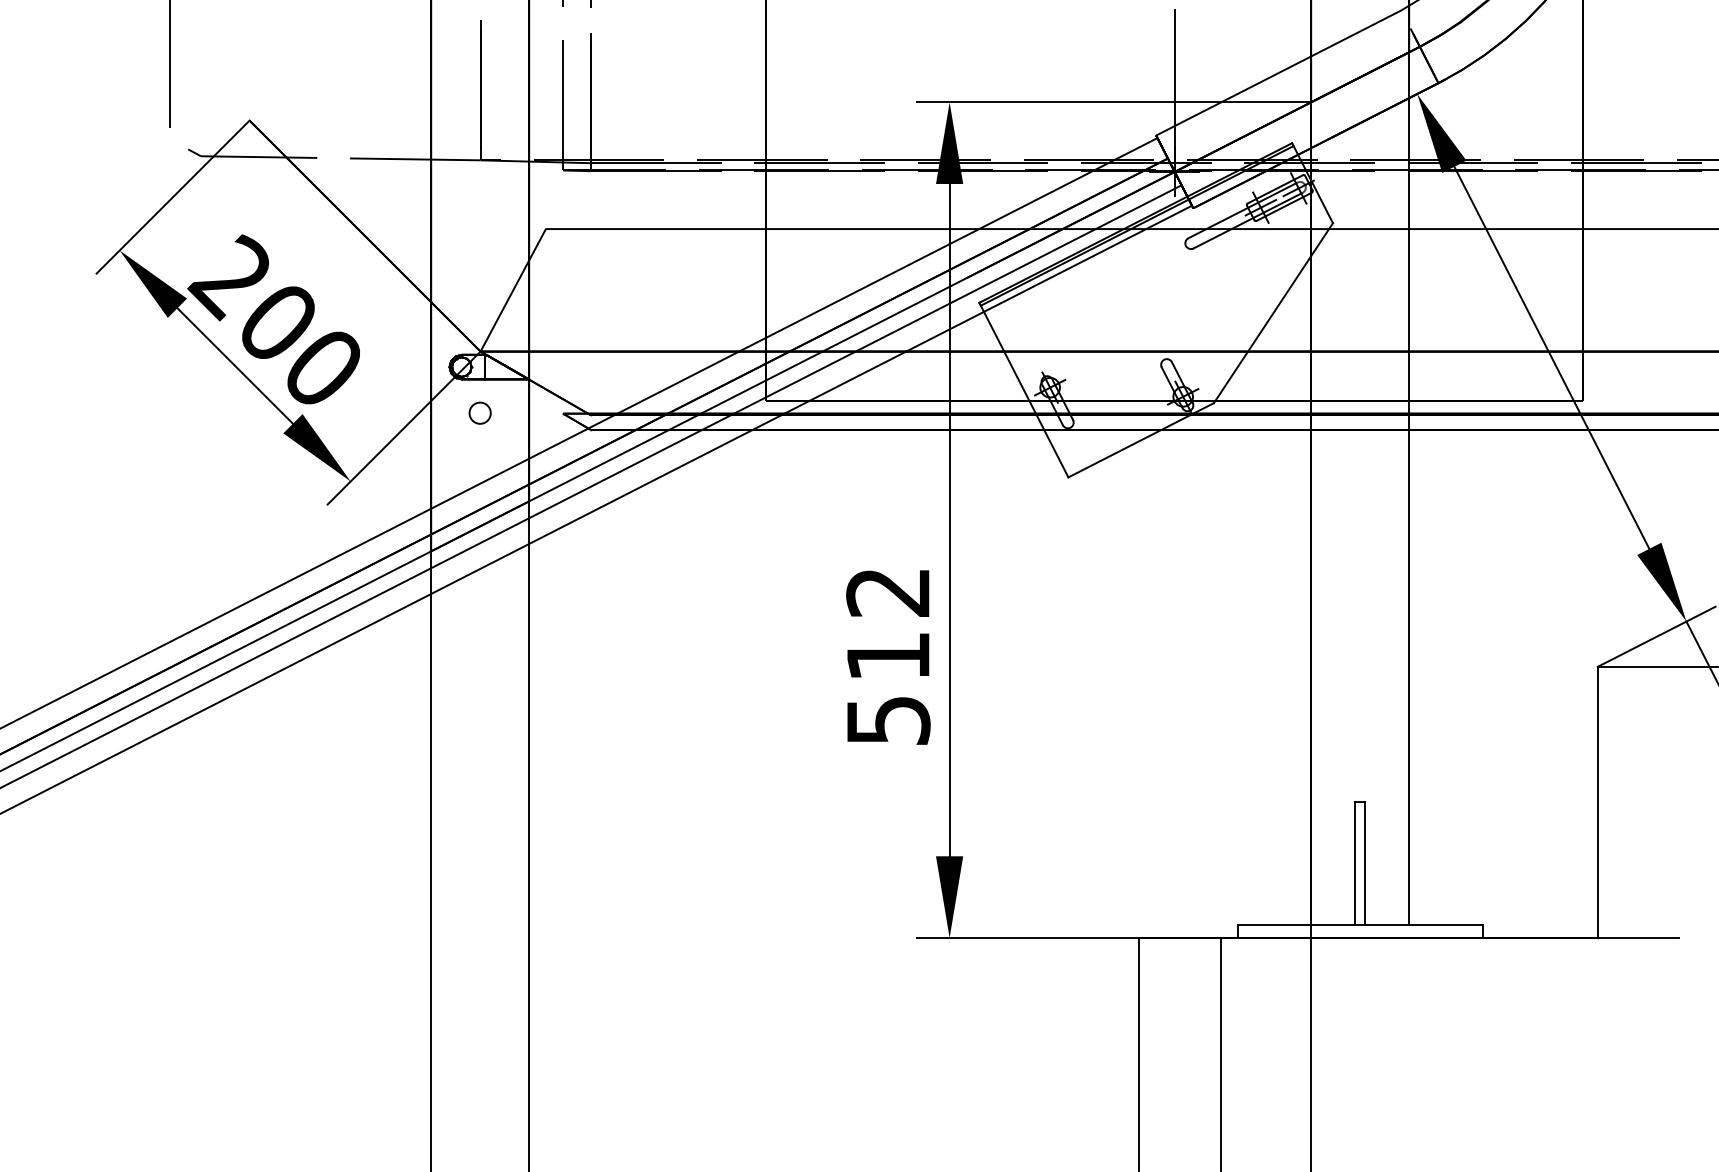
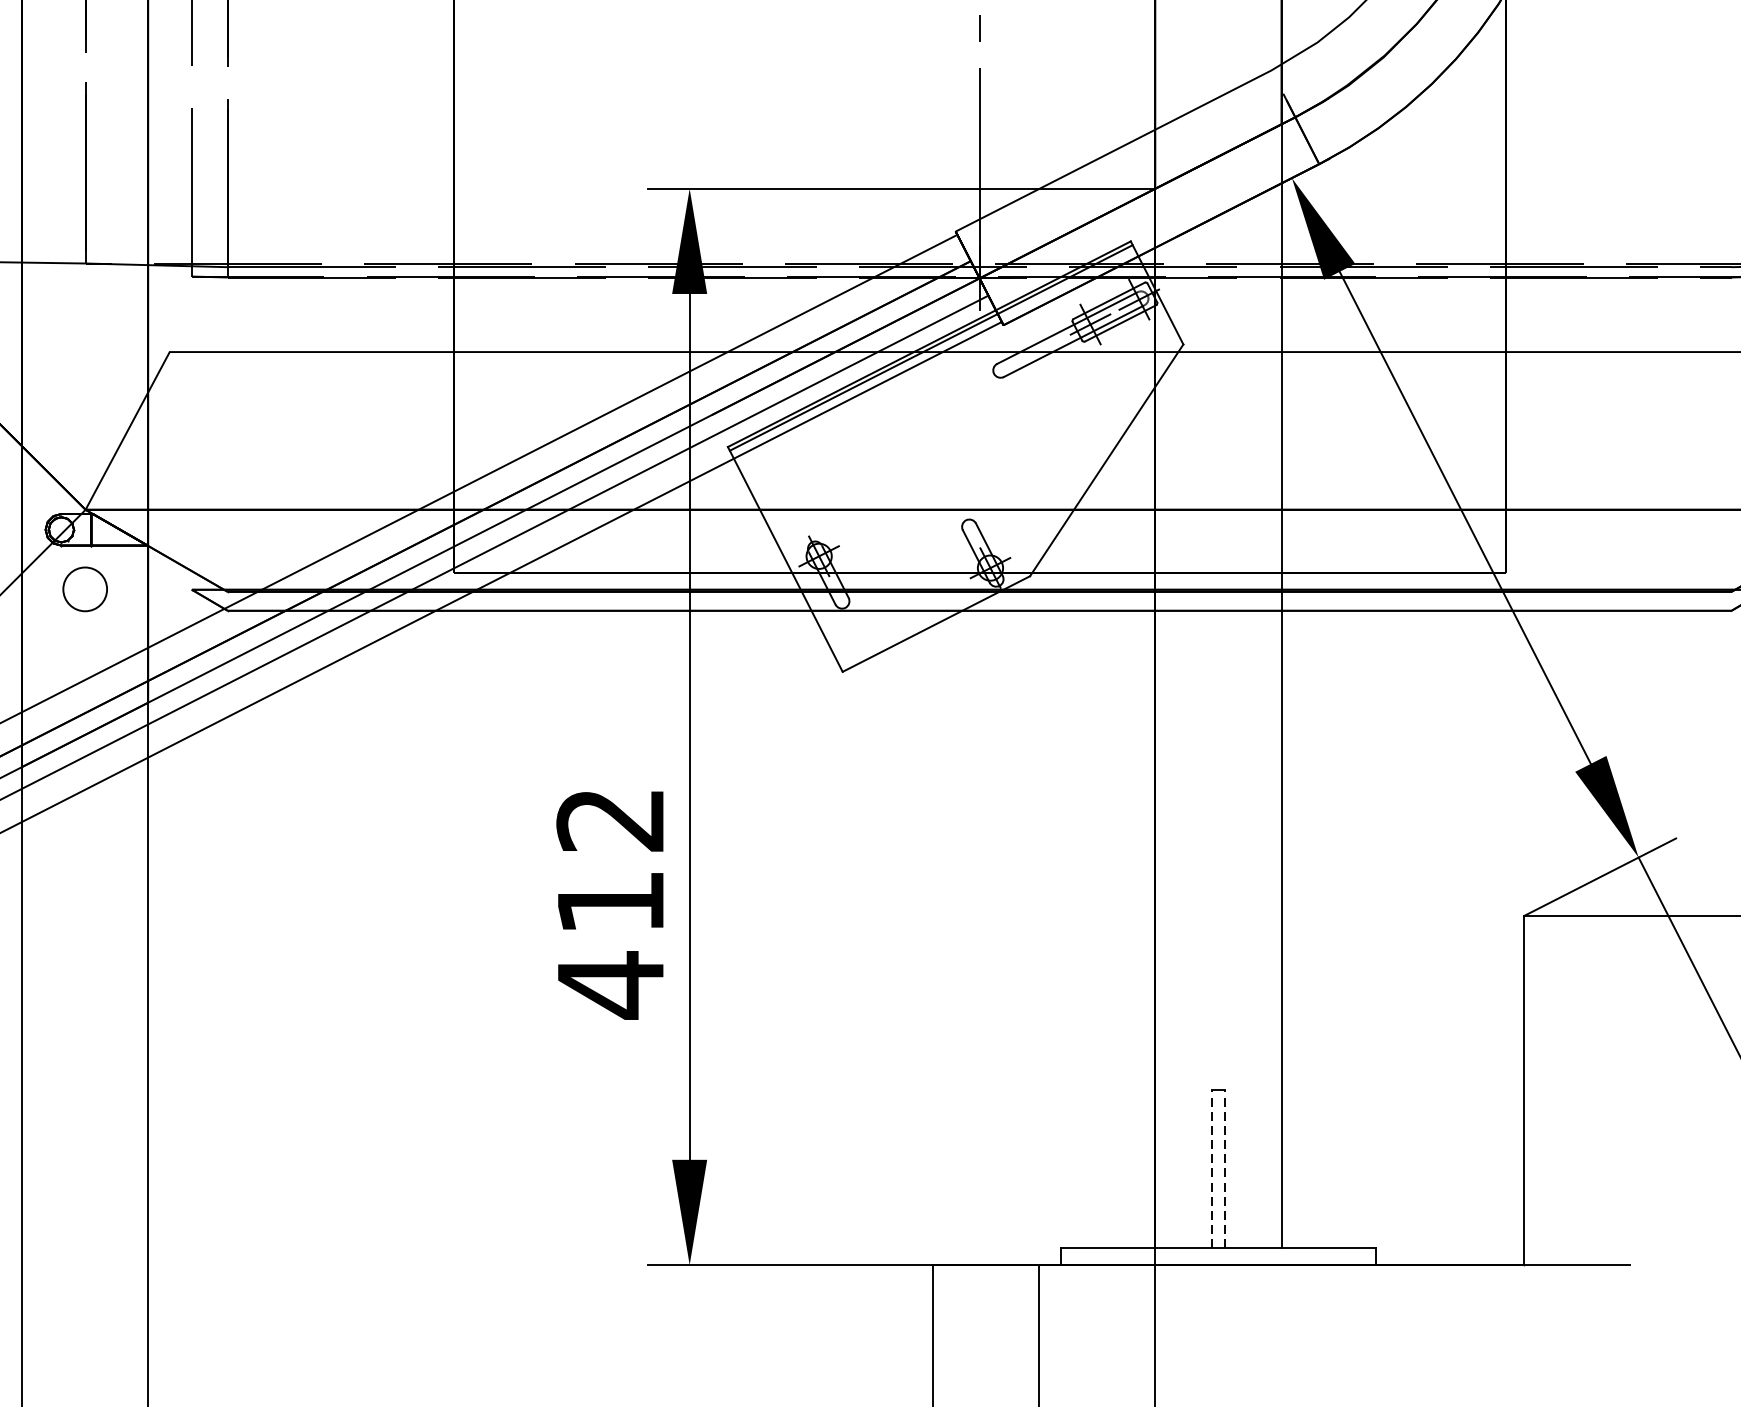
circle: (479, 412) -> (84, 588), size x1.6
text: (888, 720) -> (610, 984), 512 -> 412
line: (1355, 863) -> (1212, 1169), solid -> dashed
line: (1365, 863) -> (1225, 1169), solid -> dashed

